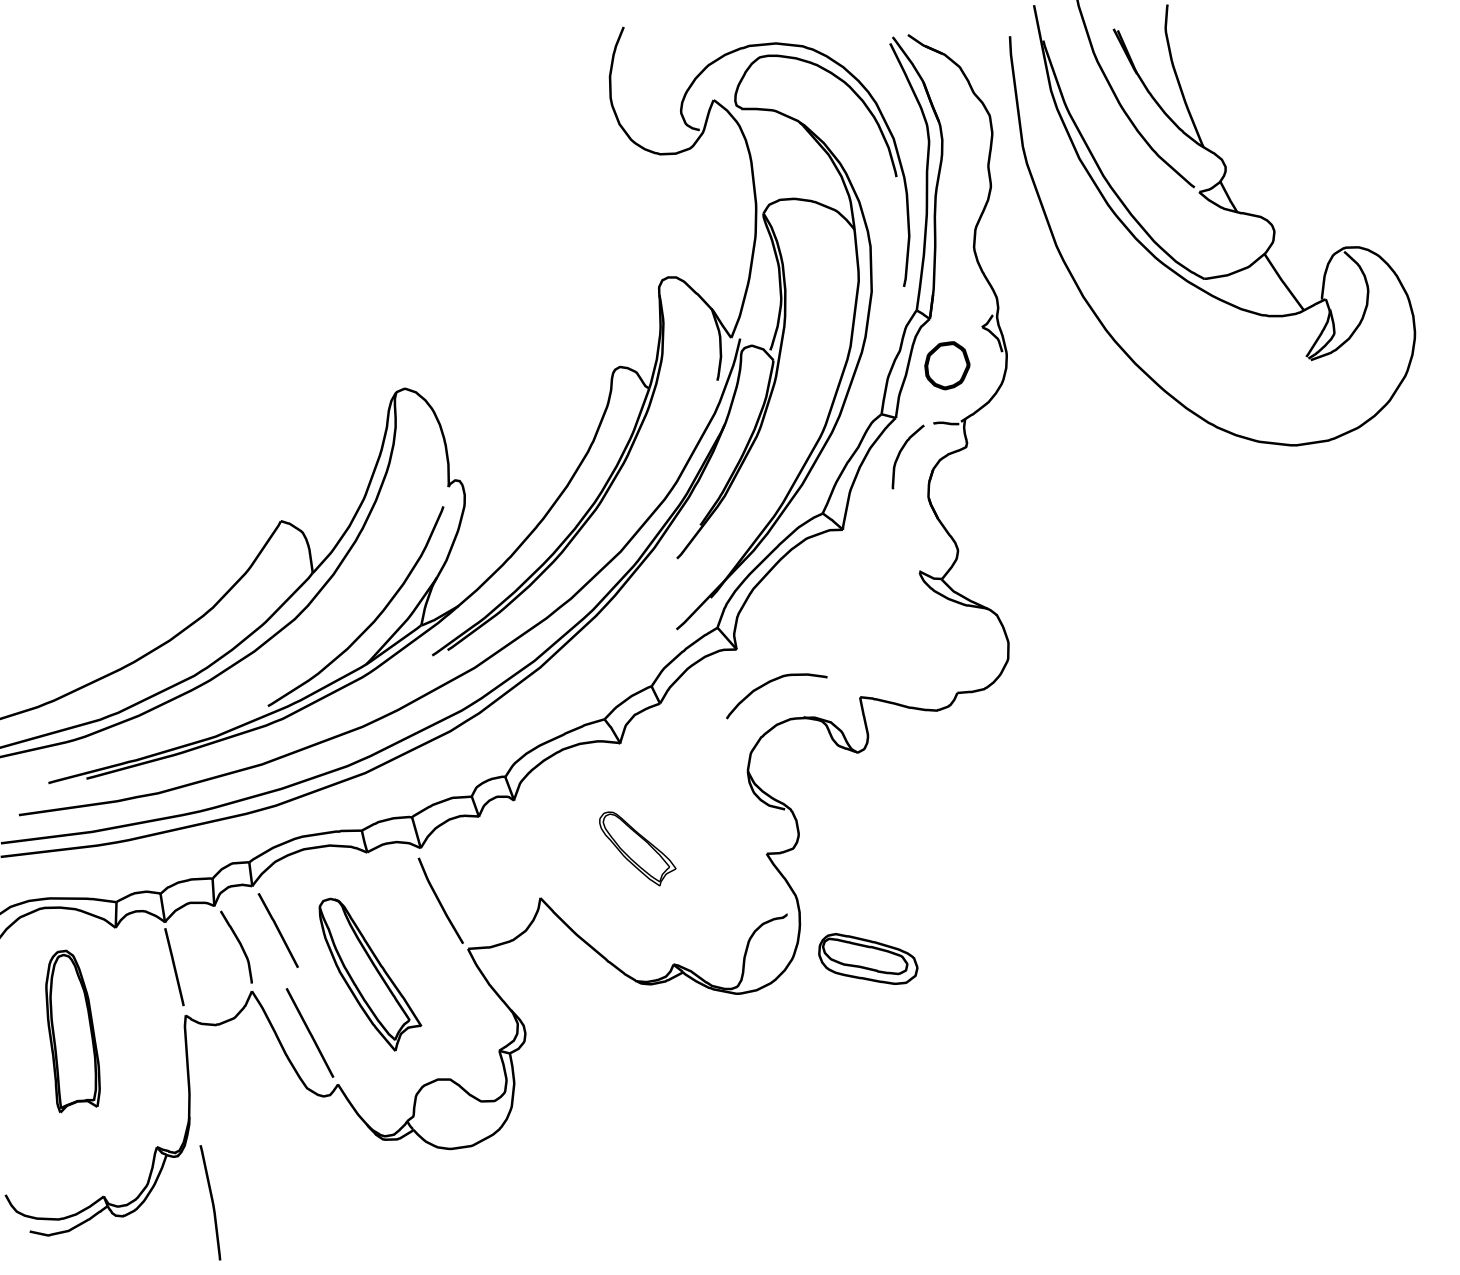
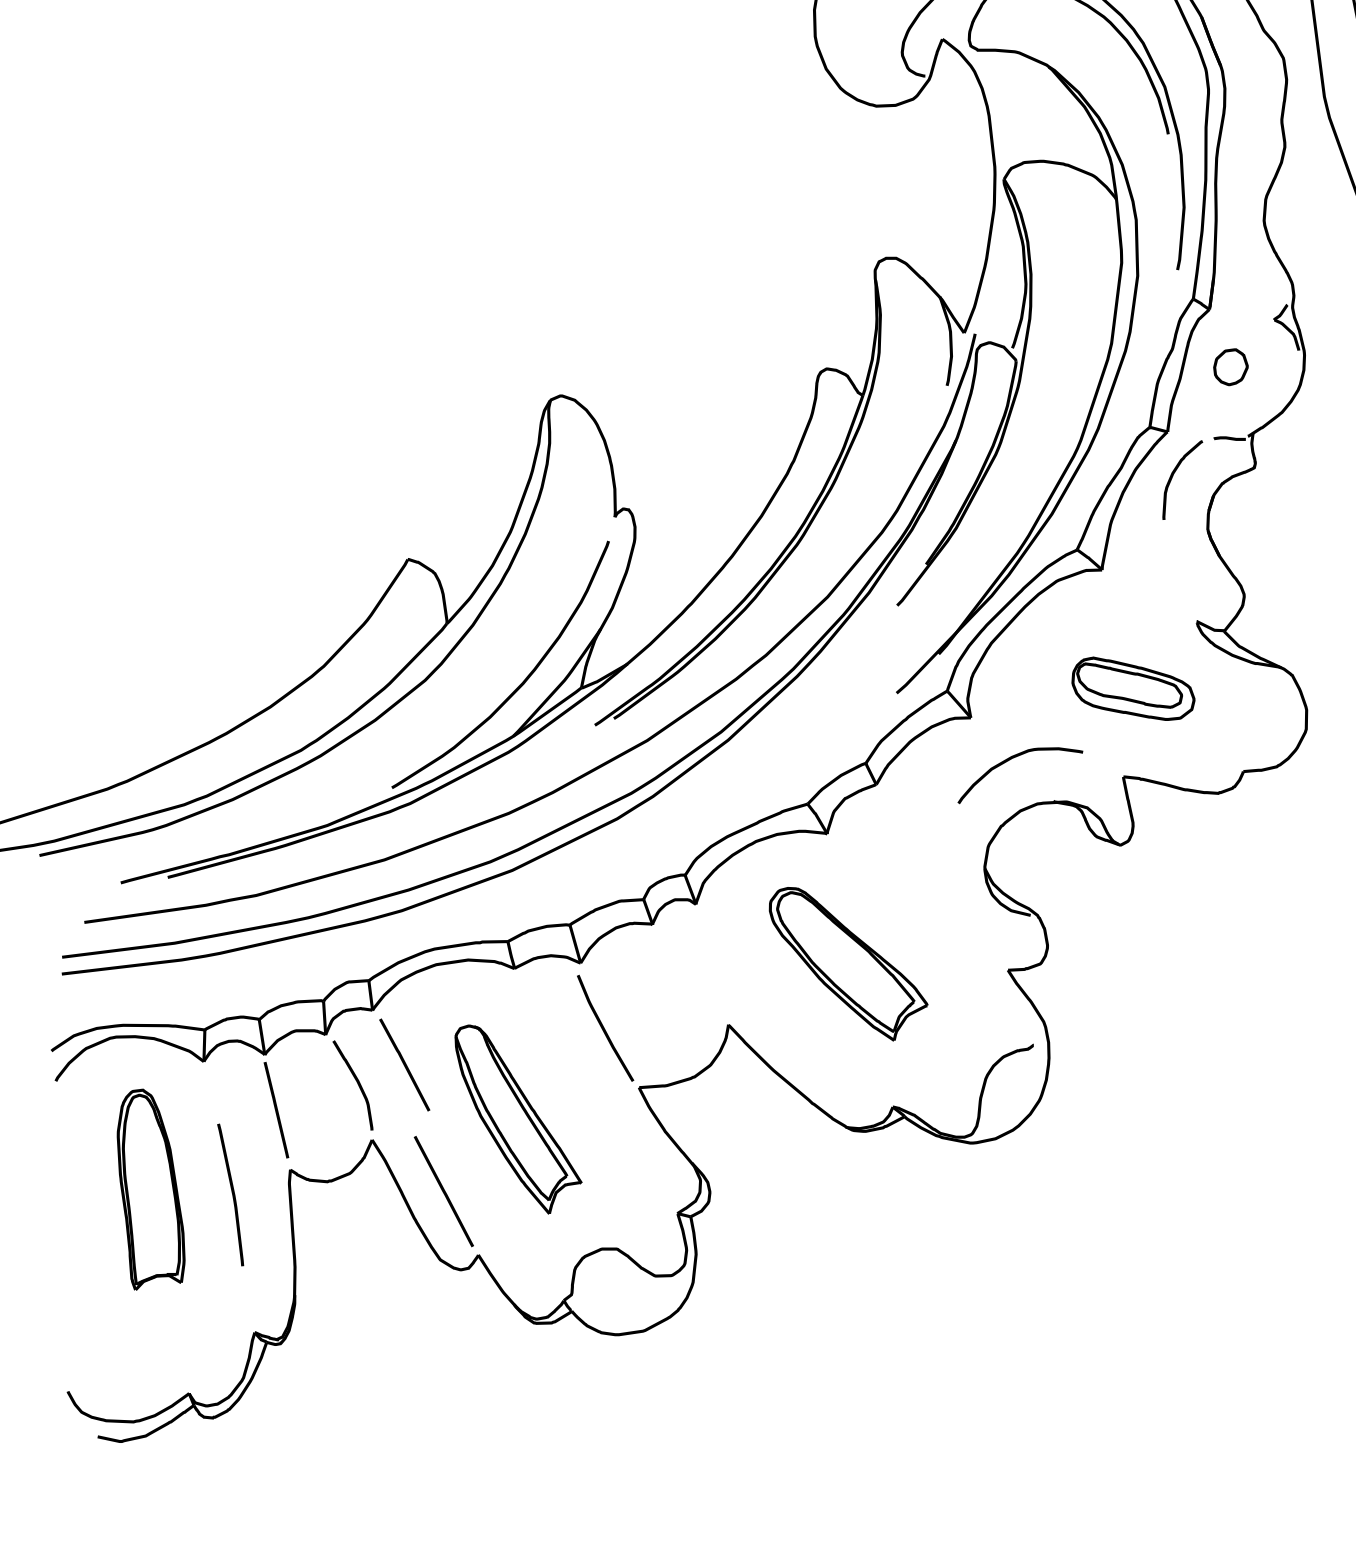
part: (946, 365) -> (1230, 367), size x0.62
part: (637, 848) -> (848, 963), size x1.67
part: (868, 958) -> (1133, 688), moved
curve: (211, 1202) -> (232, 1194), moved

